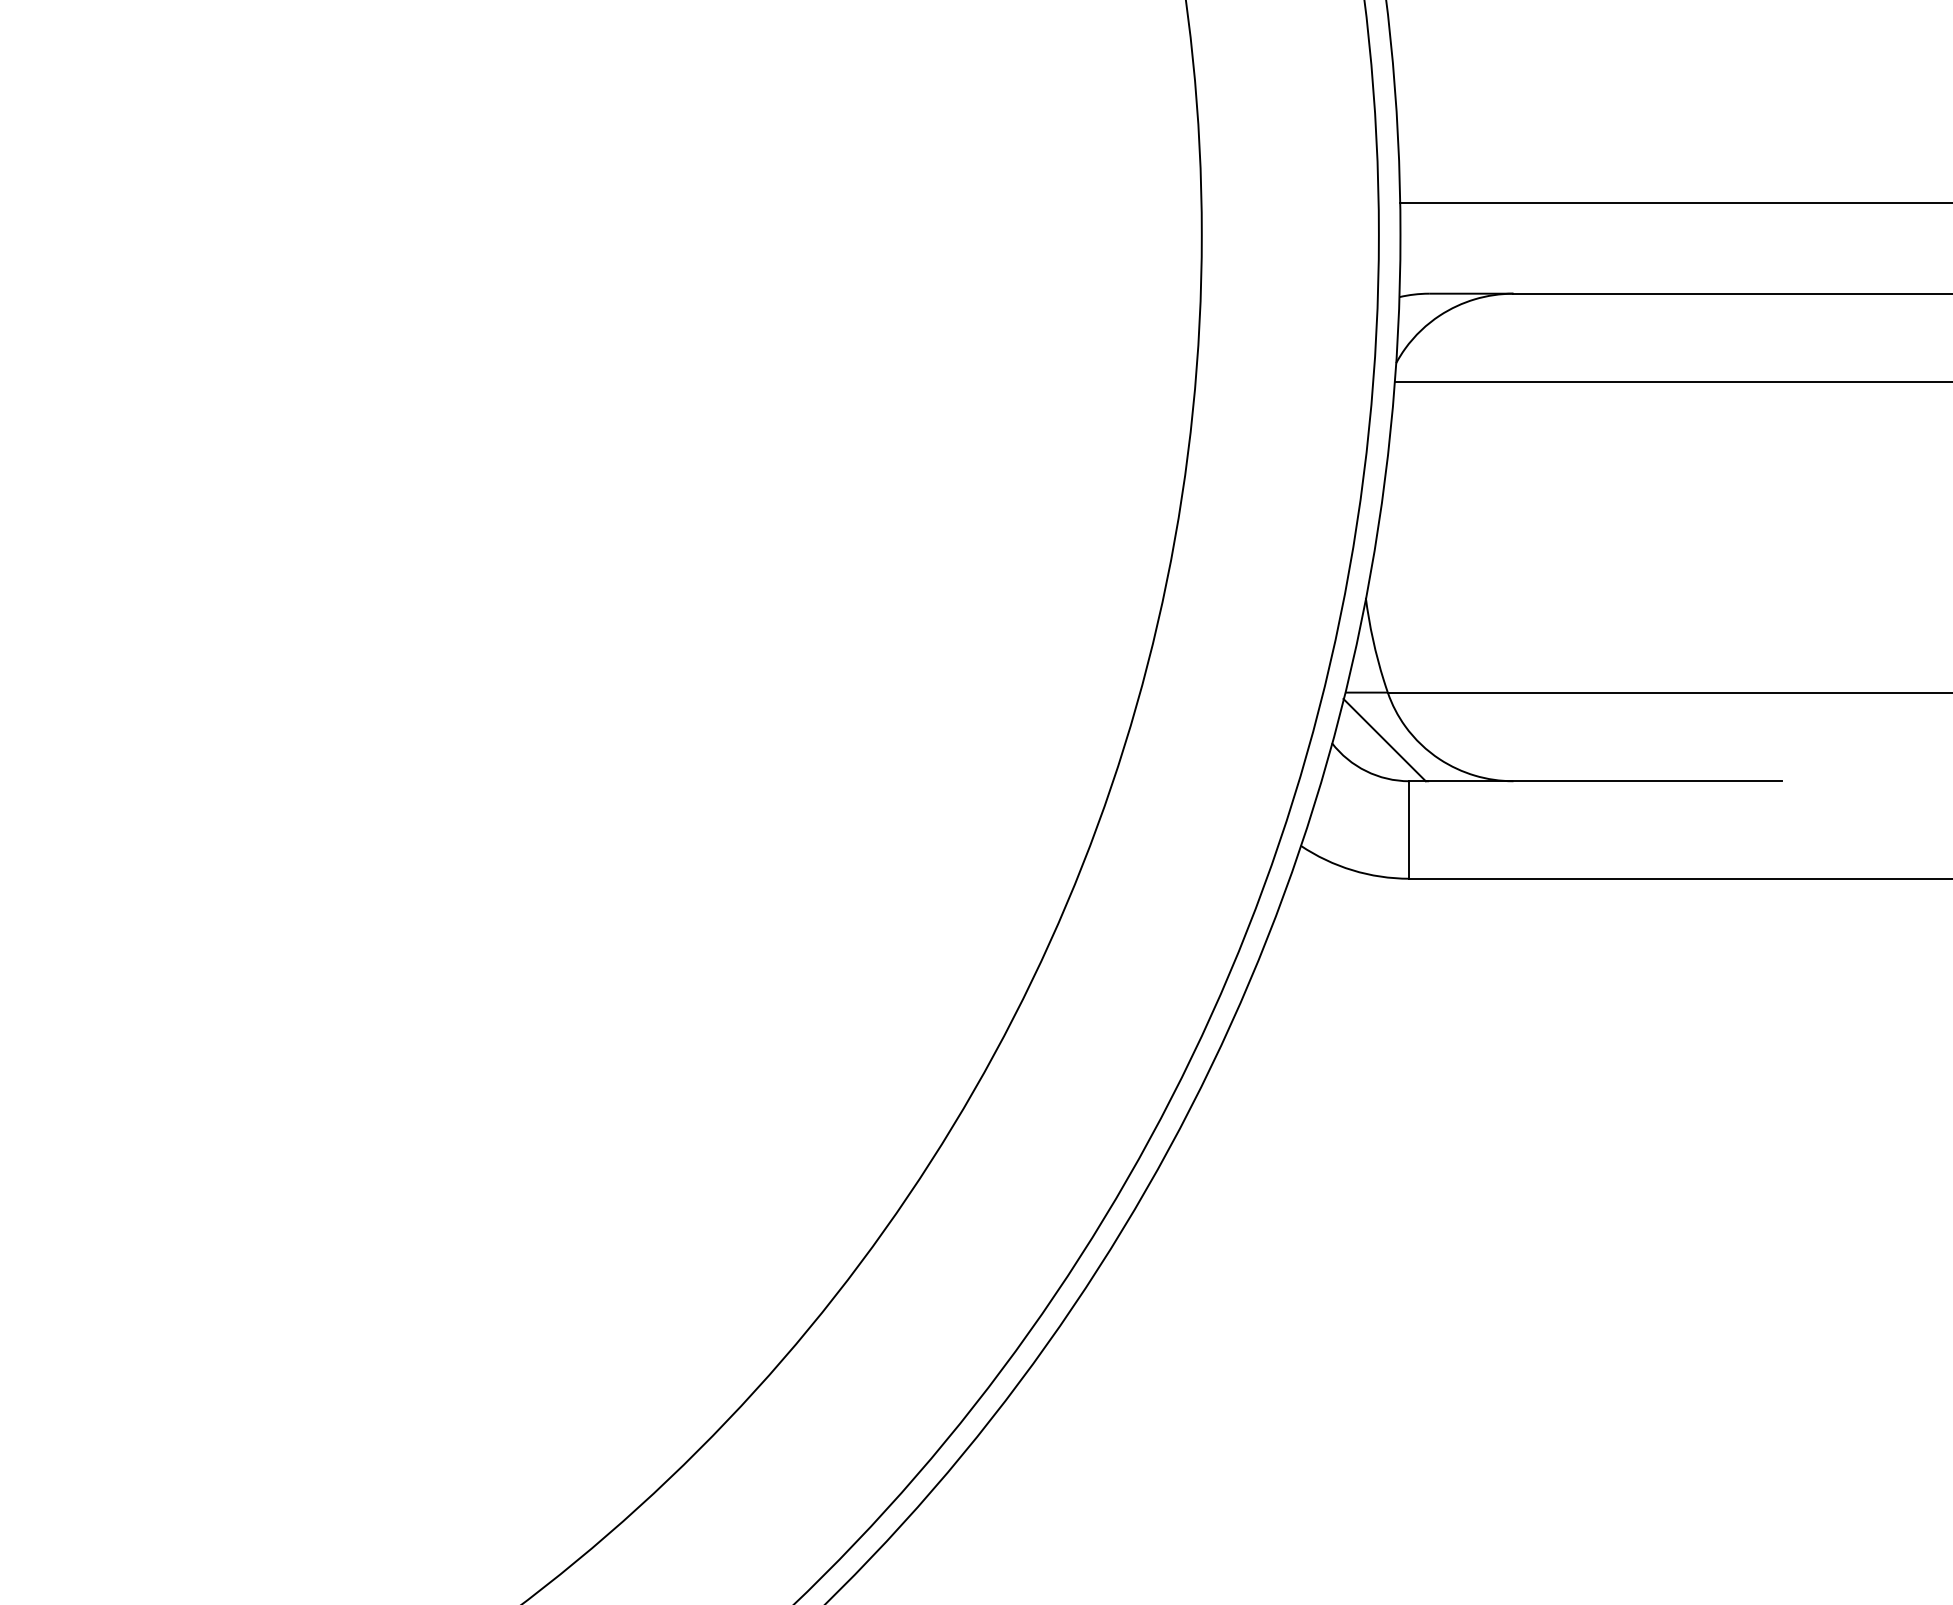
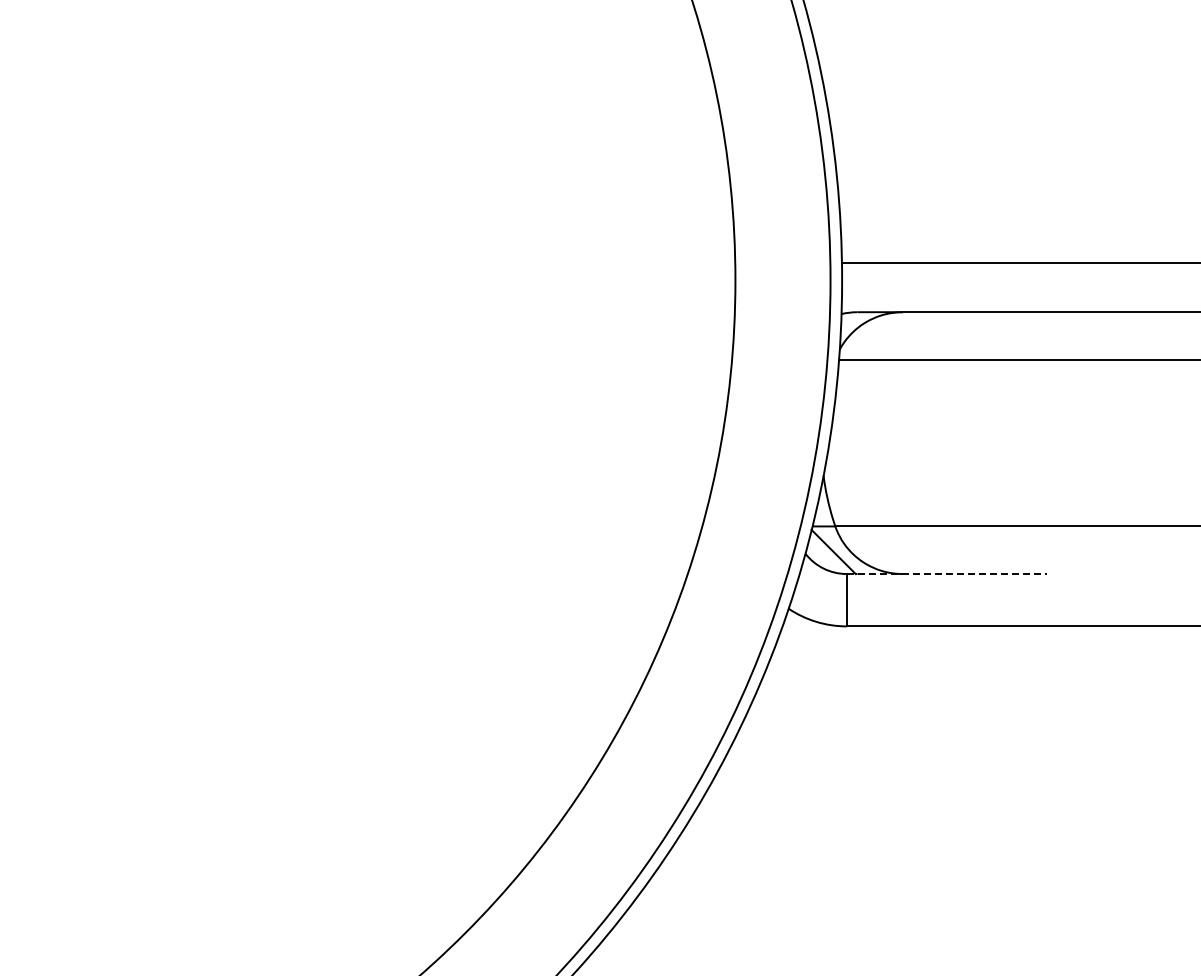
line: (1596, 782) -> (947, 574), solid -> dashed

